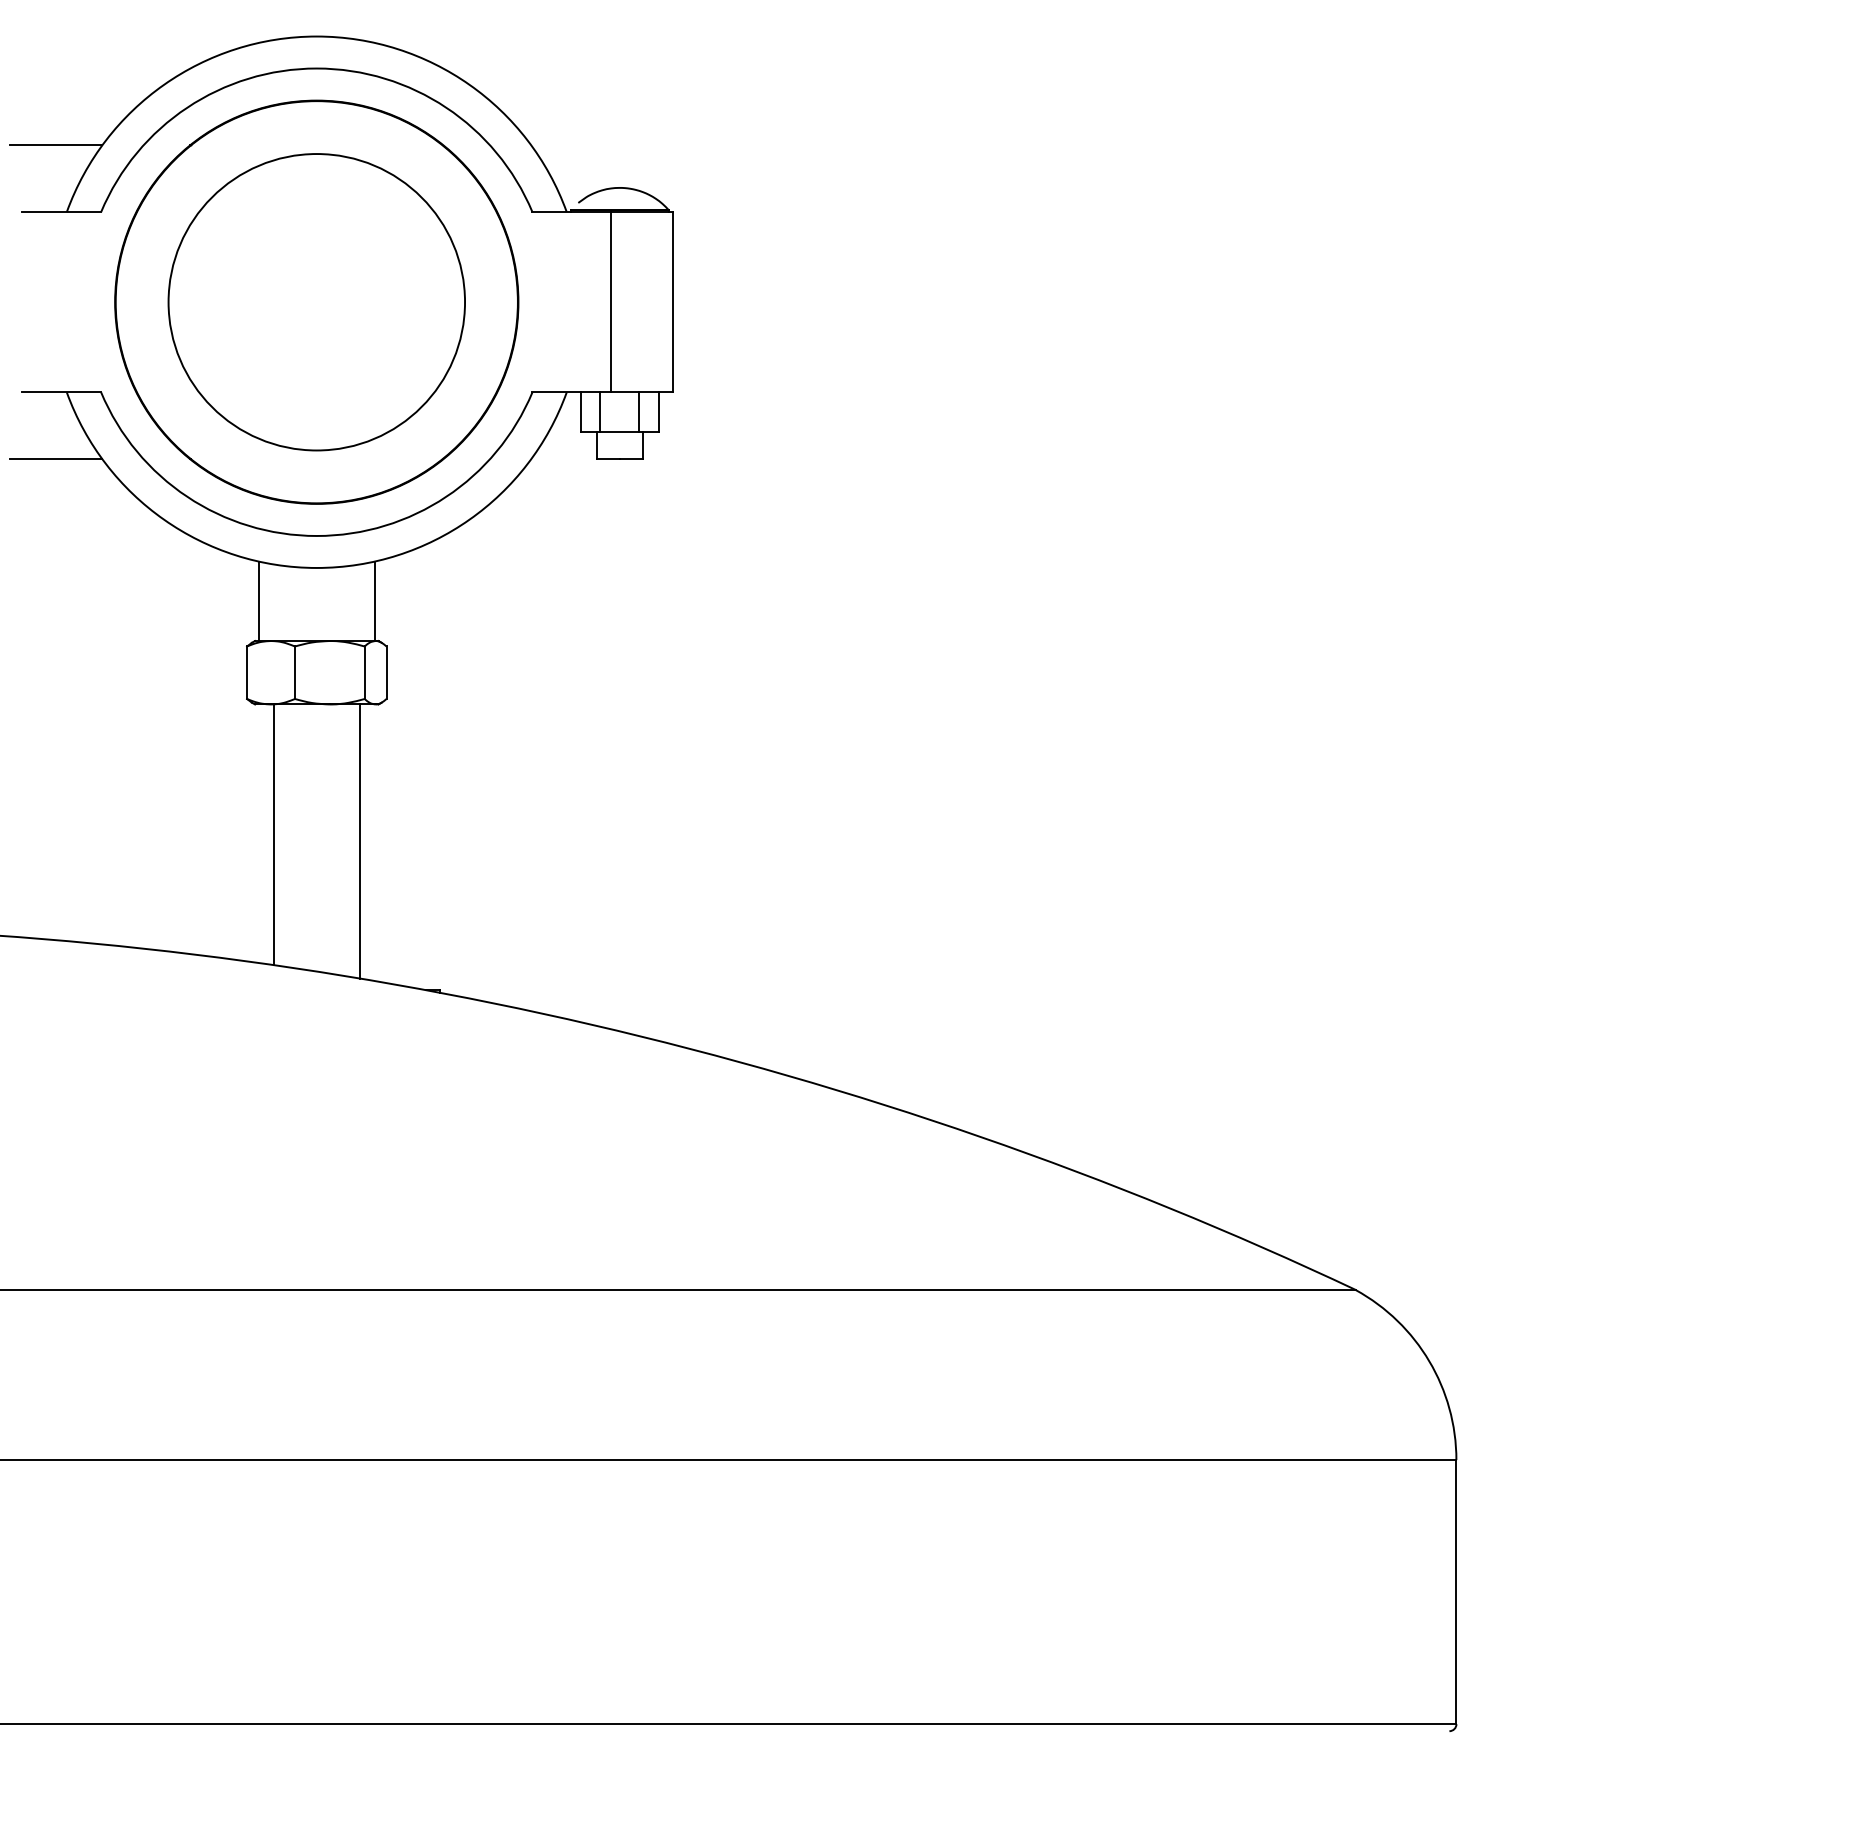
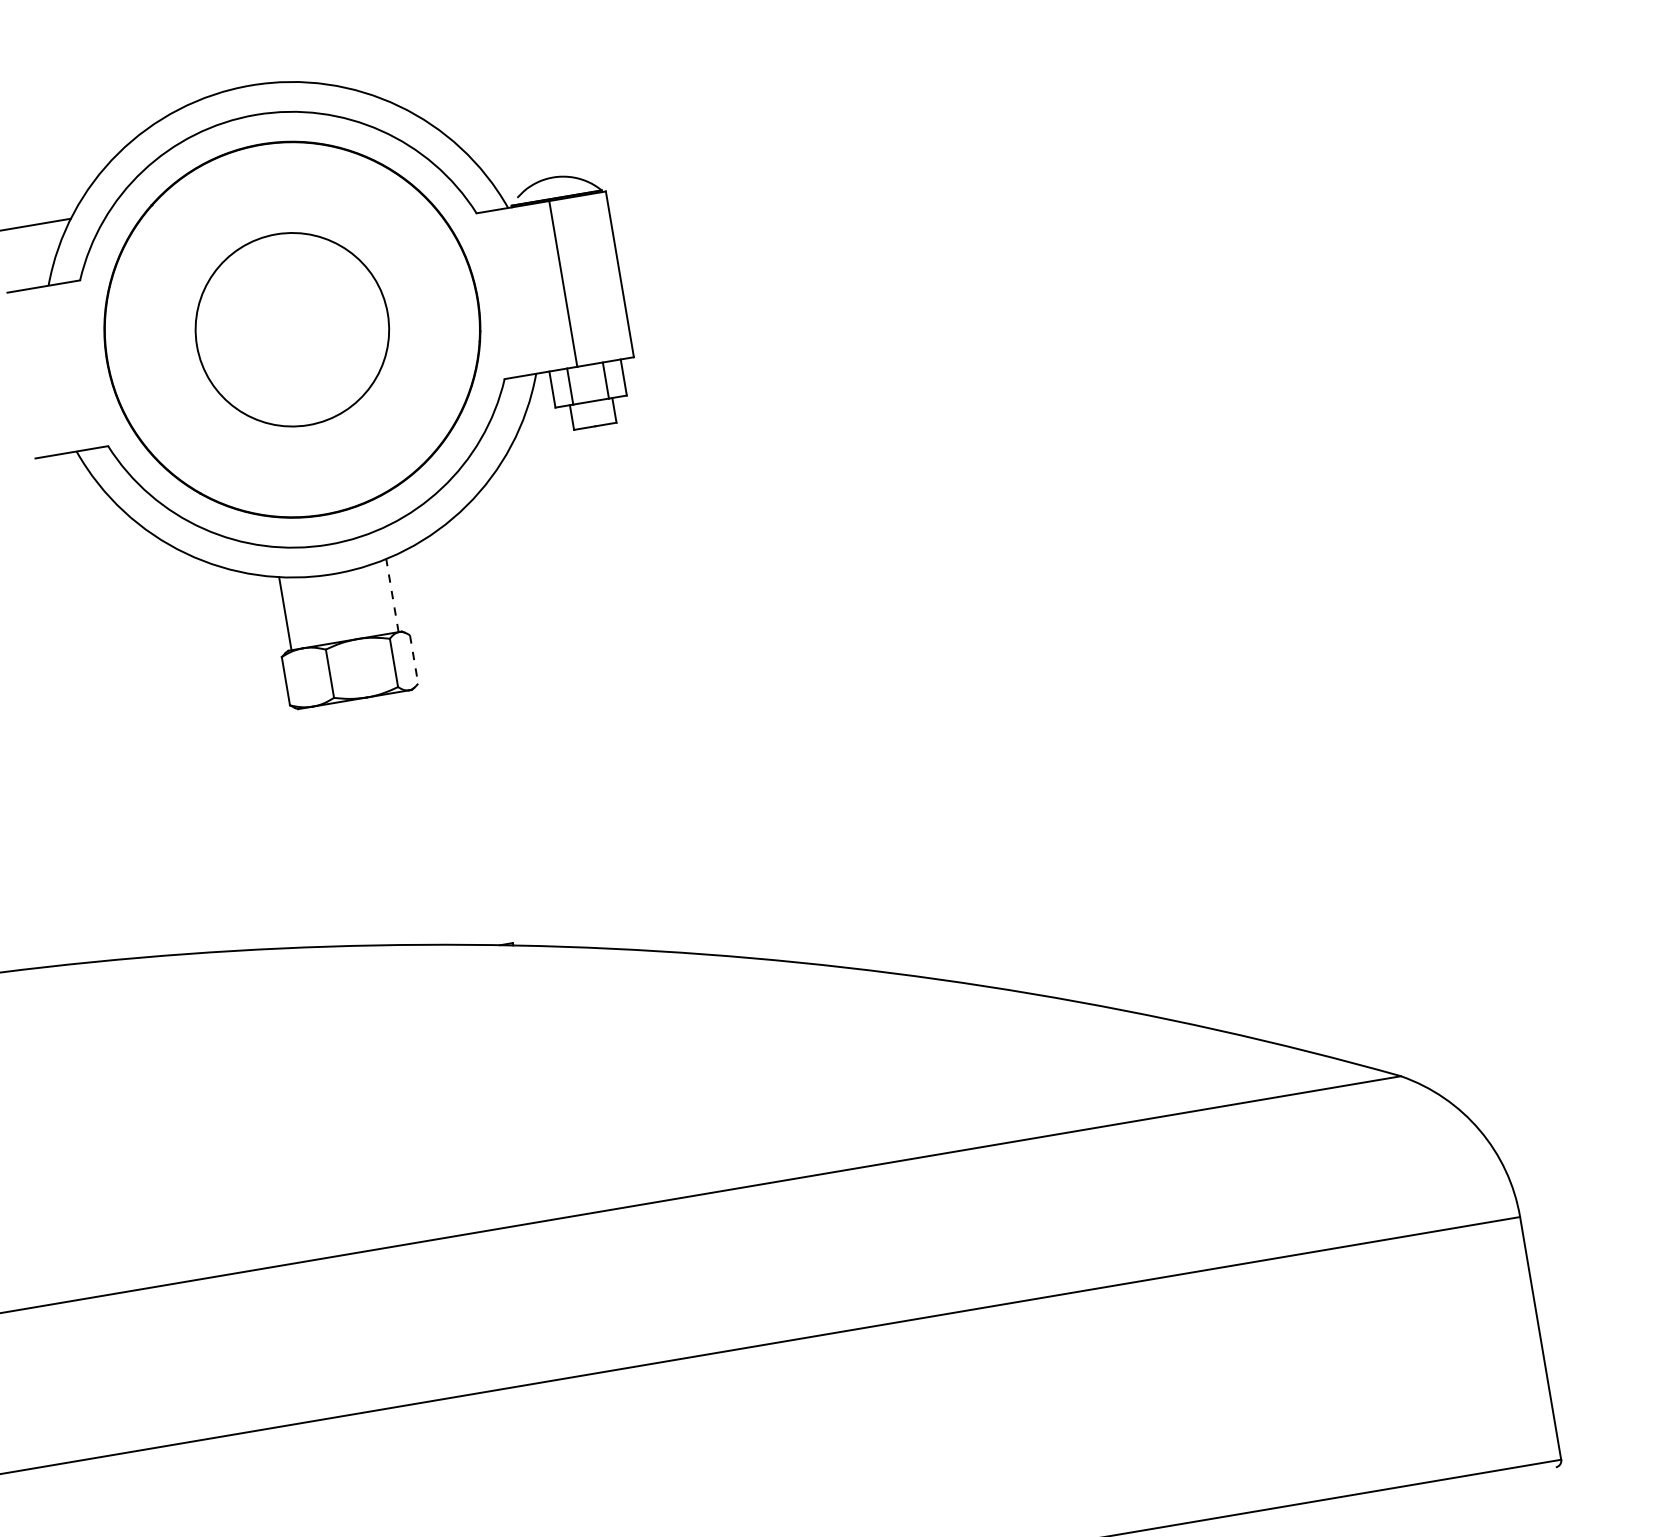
circle: (316, 302) -> (292, 330), size x0.7
line: (55, 459) -> (76, 514), removed
line: (375, 601) -> (392, 595), solid -> dashed
line: (386, 673) -> (414, 660), solid -> dashed
line: (273, 834) -> (335, 825), removed
line: (360, 841) -> (416, 818), removed

